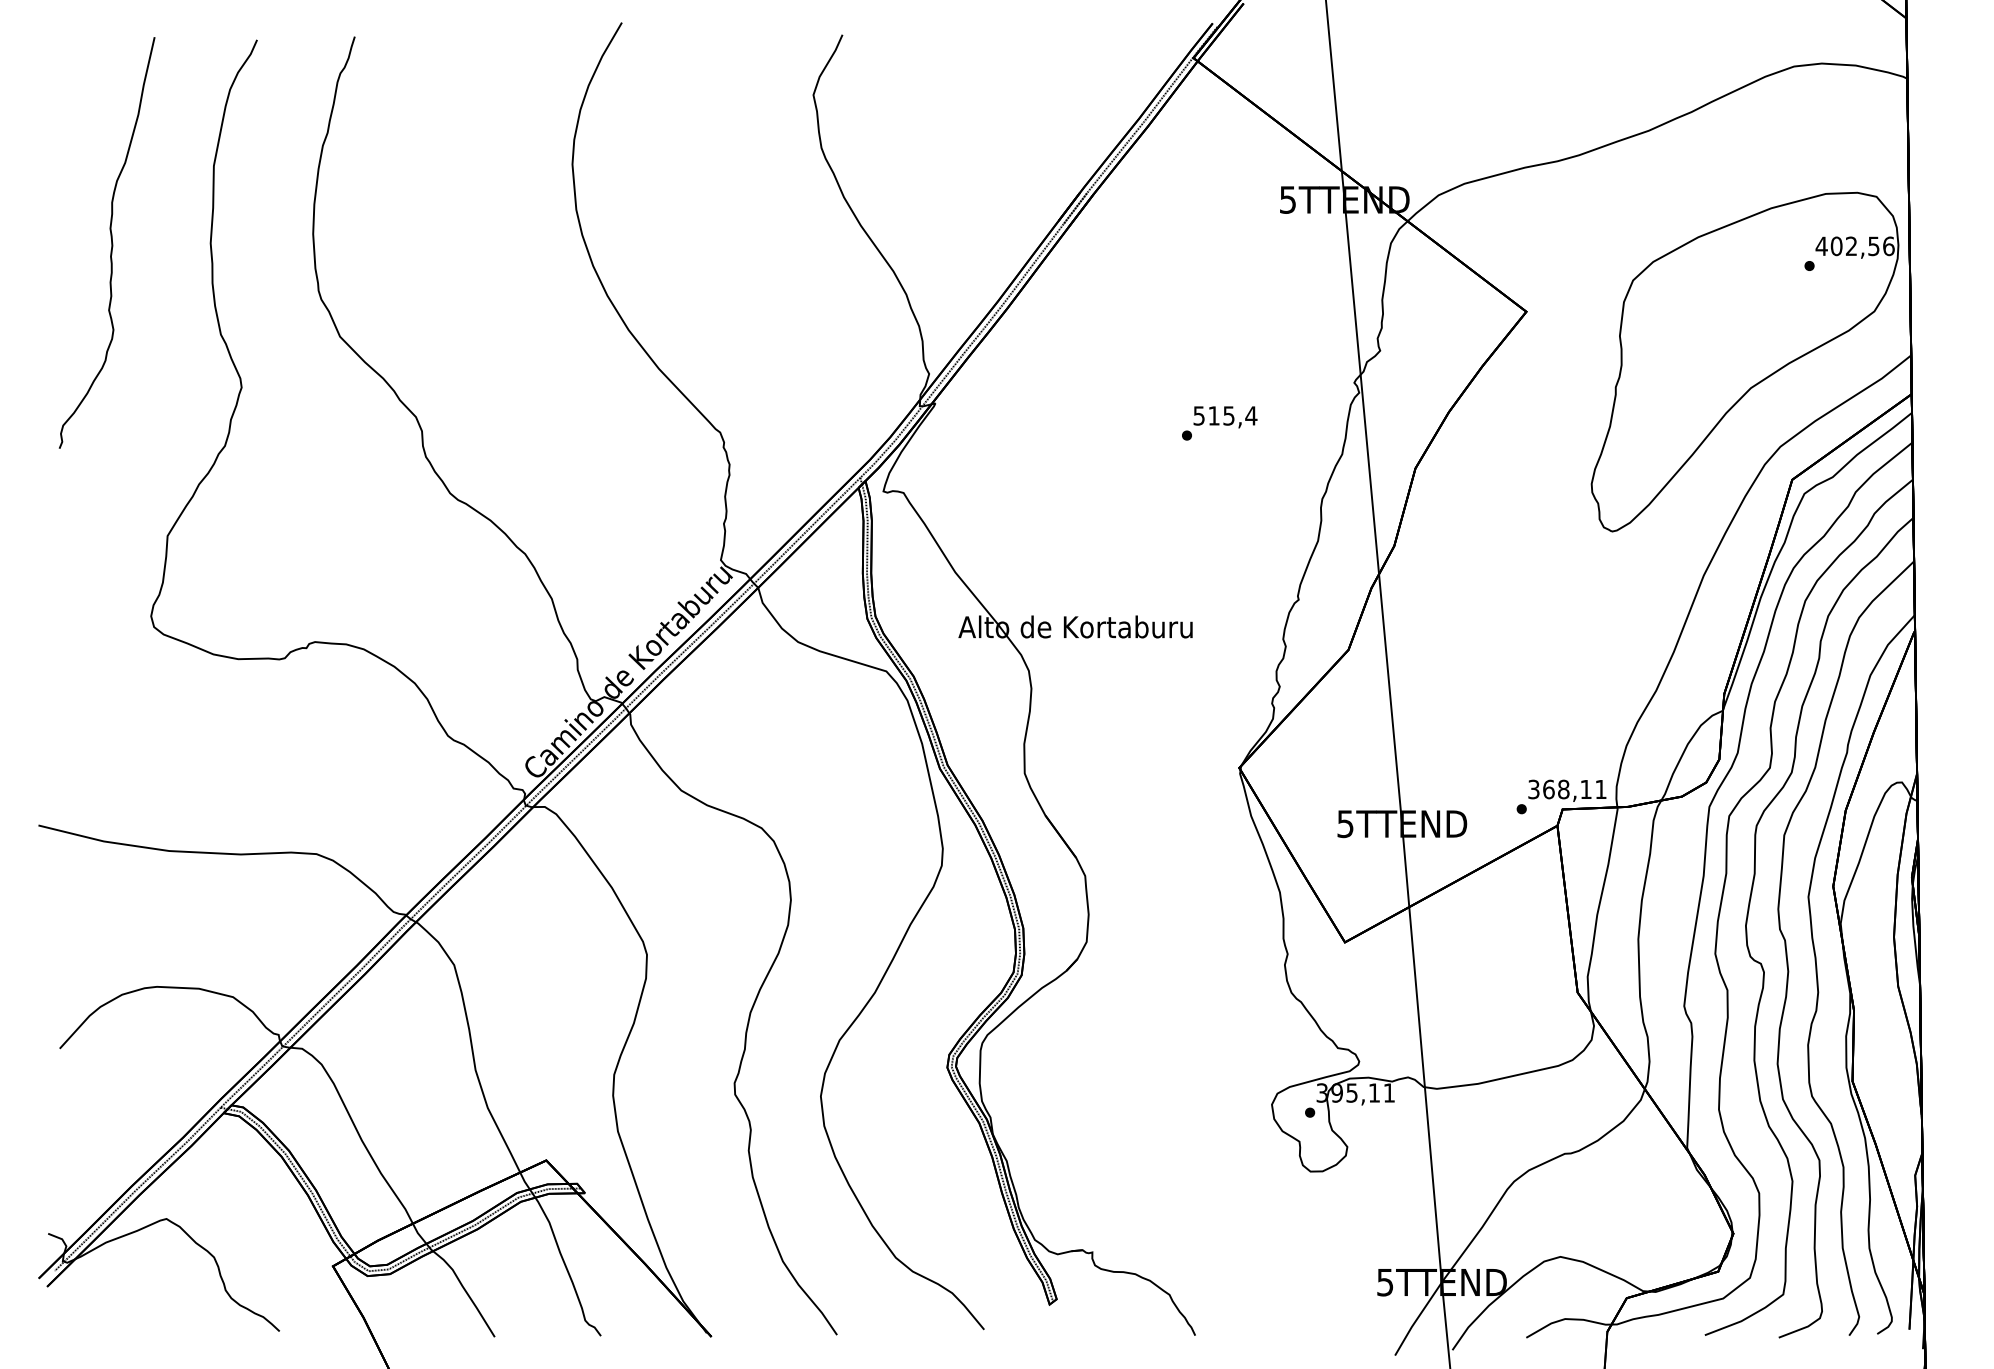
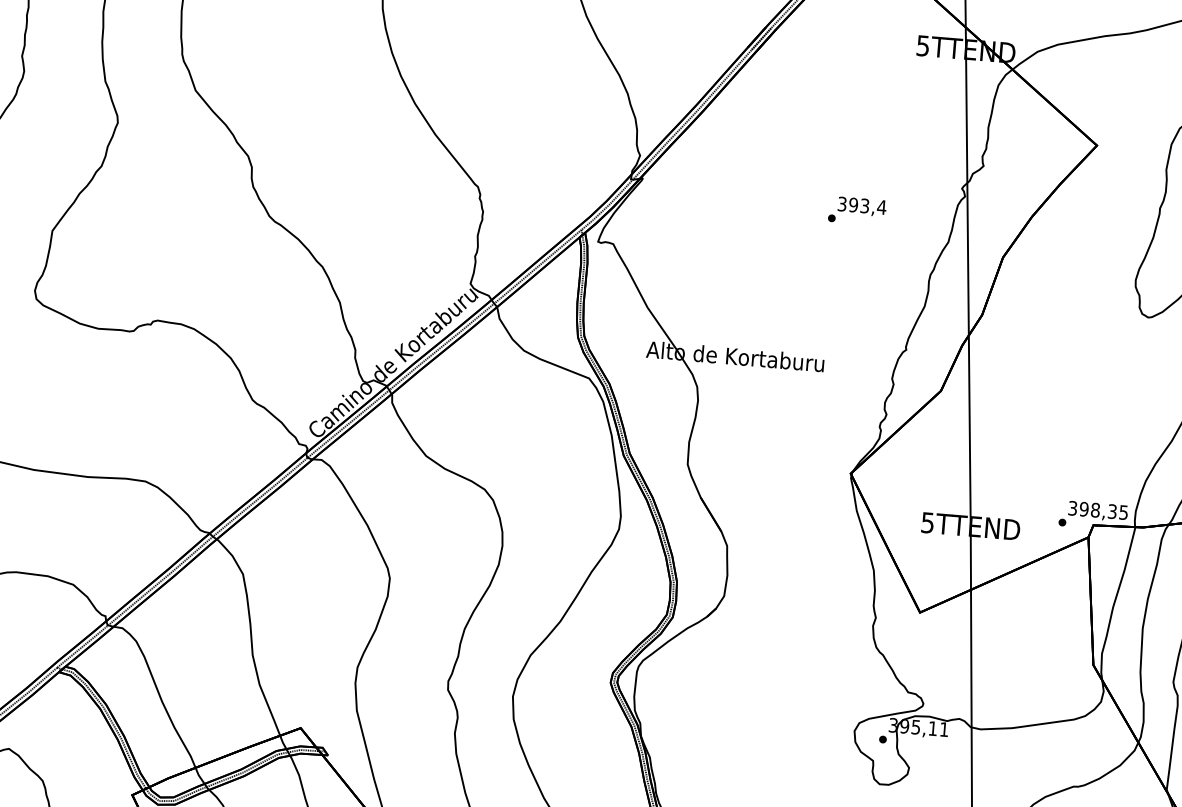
text: (1214, 415) -> (853, 204), 515,4 -> 393,4
text: (1574, 789) -> (1103, 510), 368,11 -> 398,35

